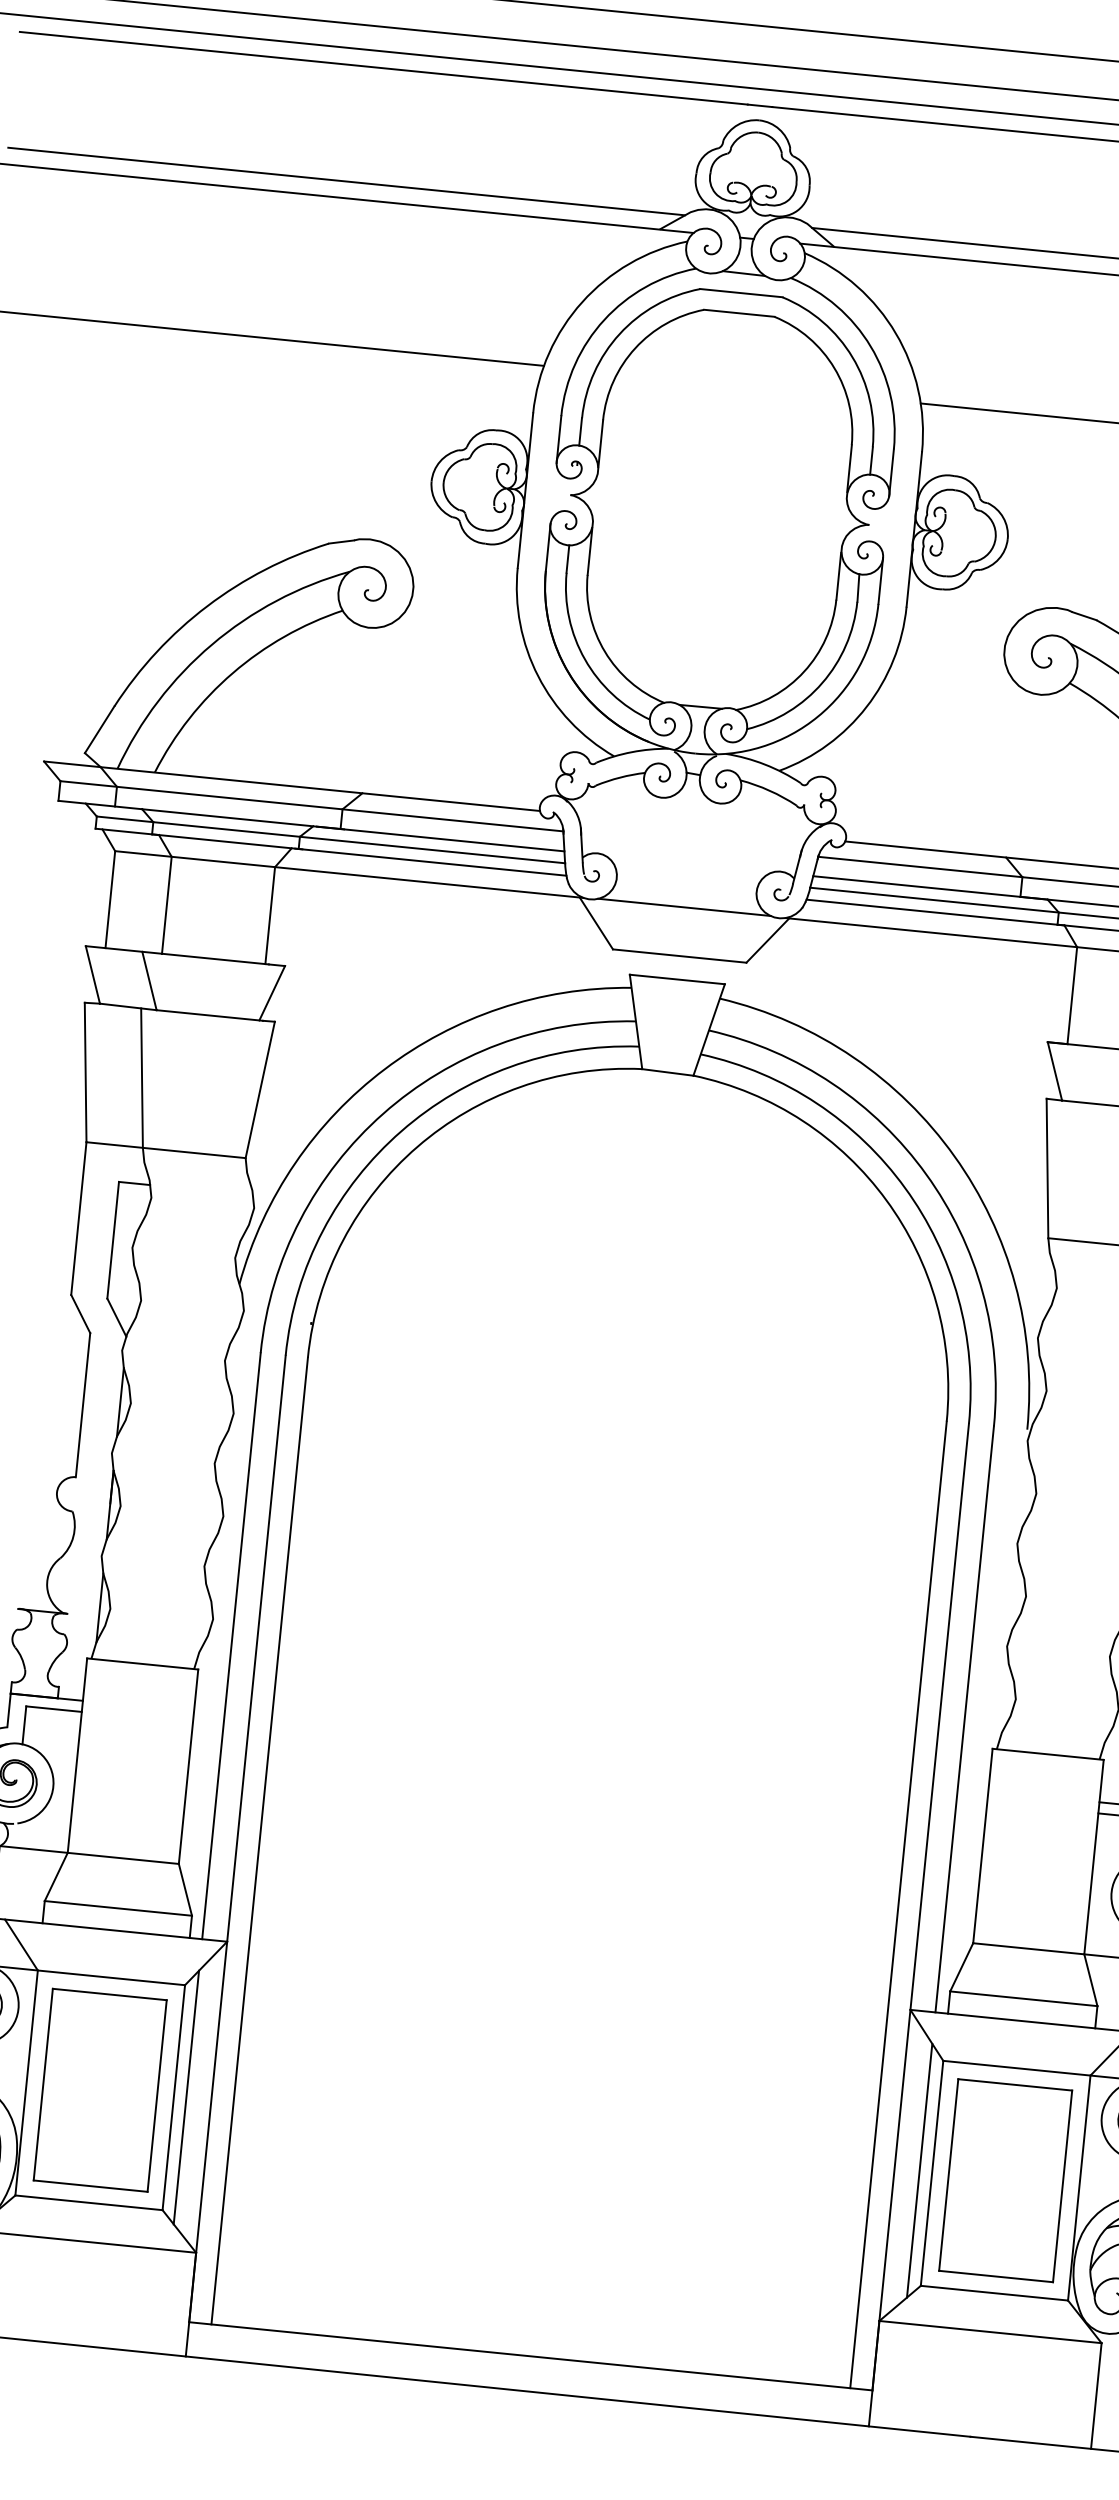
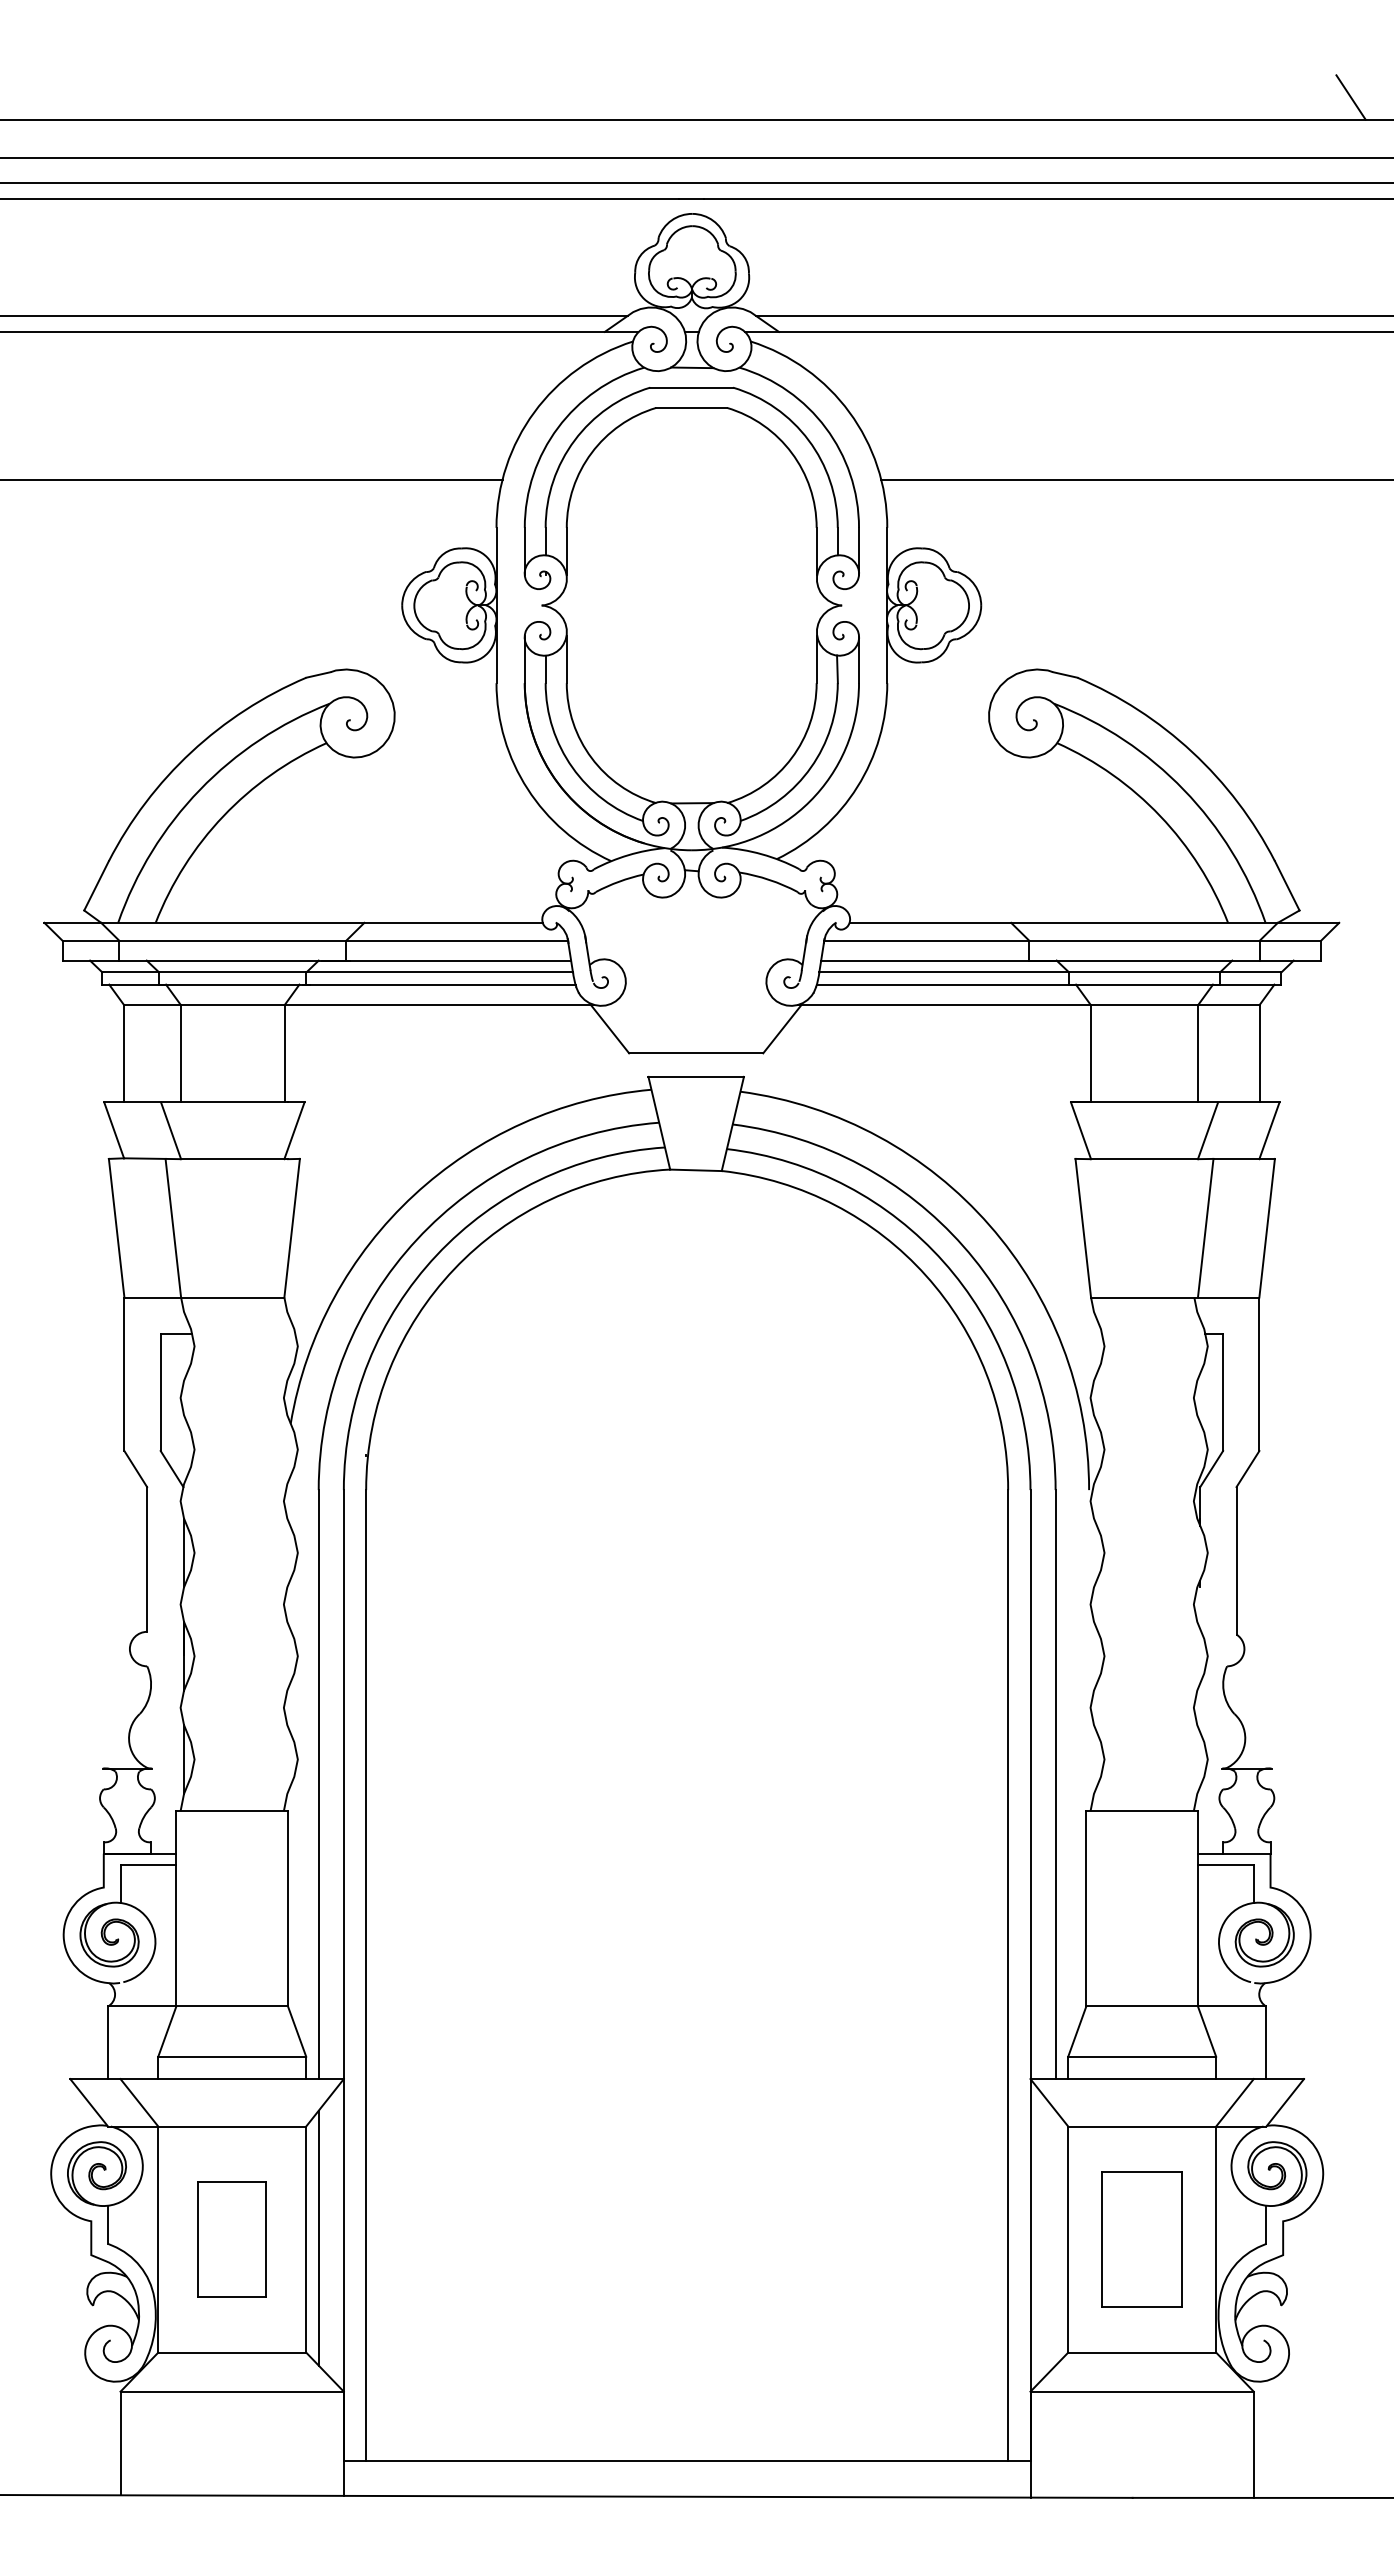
line: (683, 907) -> (695, 1004), removed
part: (99, 2090) -> (231, 2239), size x0.6
line: (919, 2170) -> (1055, 2237), removed
part: (1004, 2180) -> (1141, 2239), size x0.7

